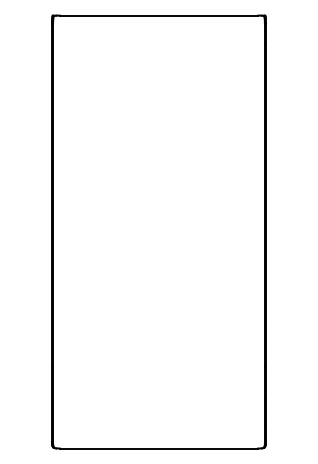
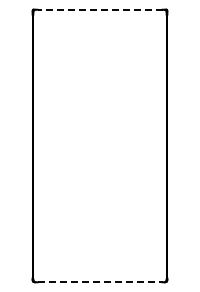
line: (158, 15) -> (99, 9), solid -> dashed
line: (159, 448) -> (100, 282), solid -> dashed

